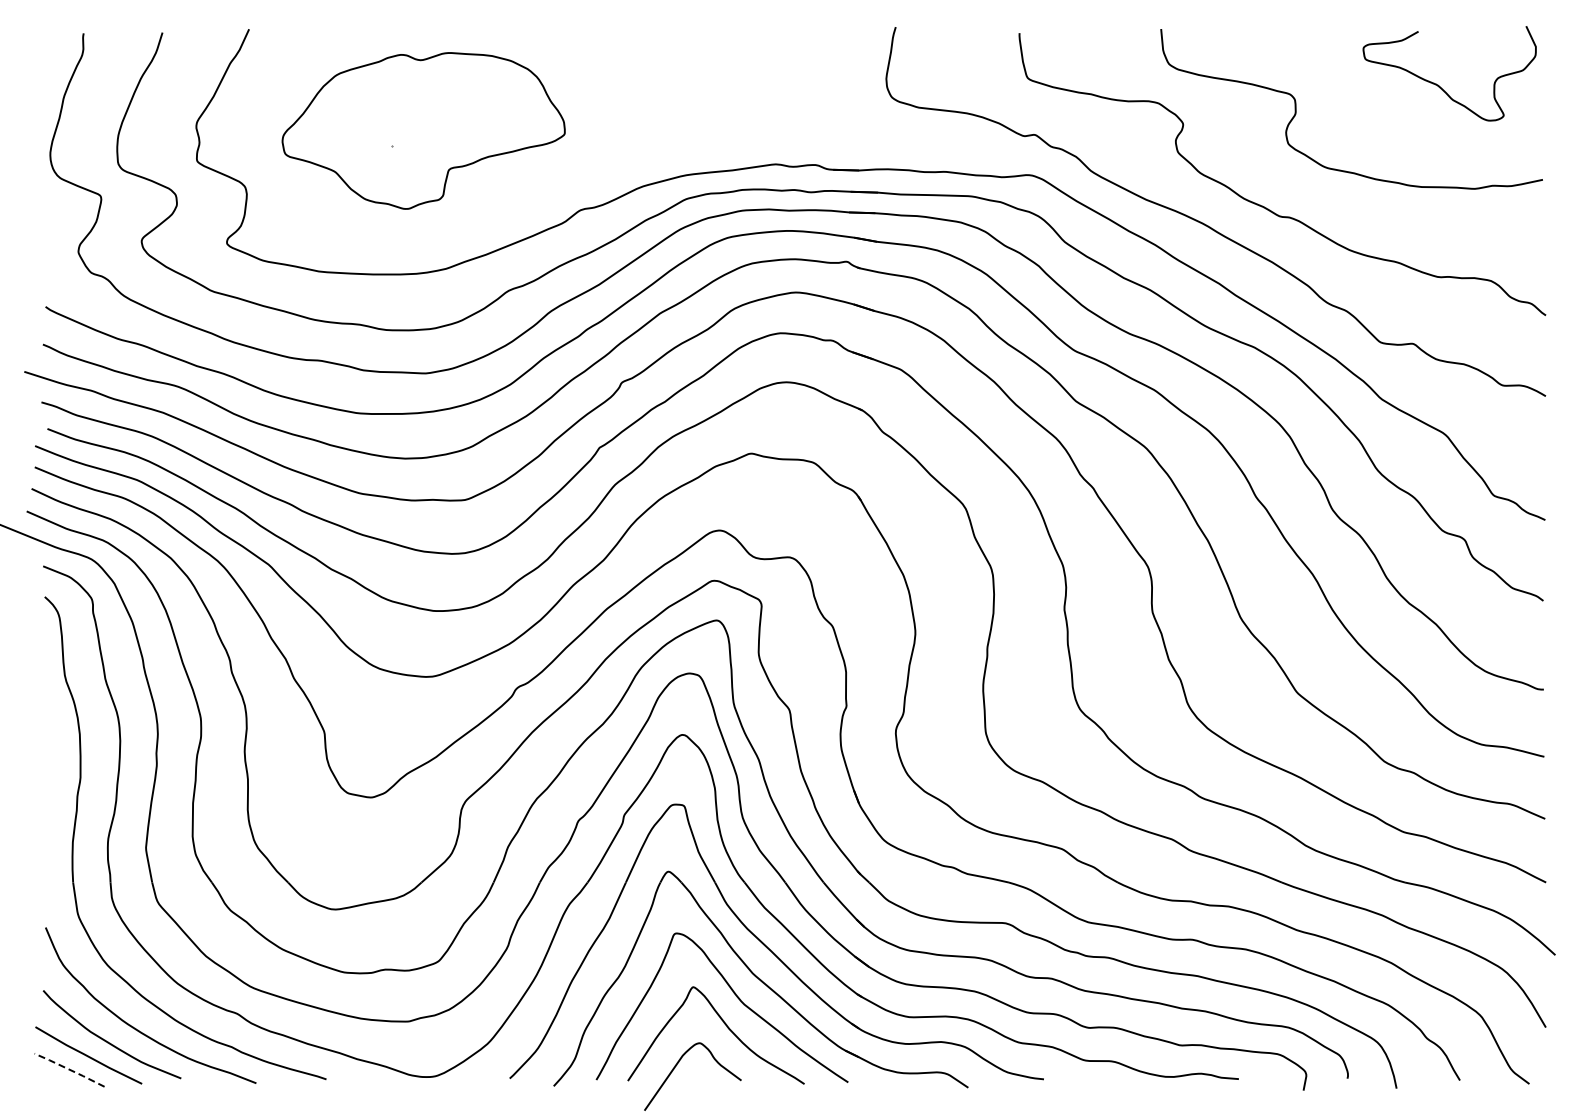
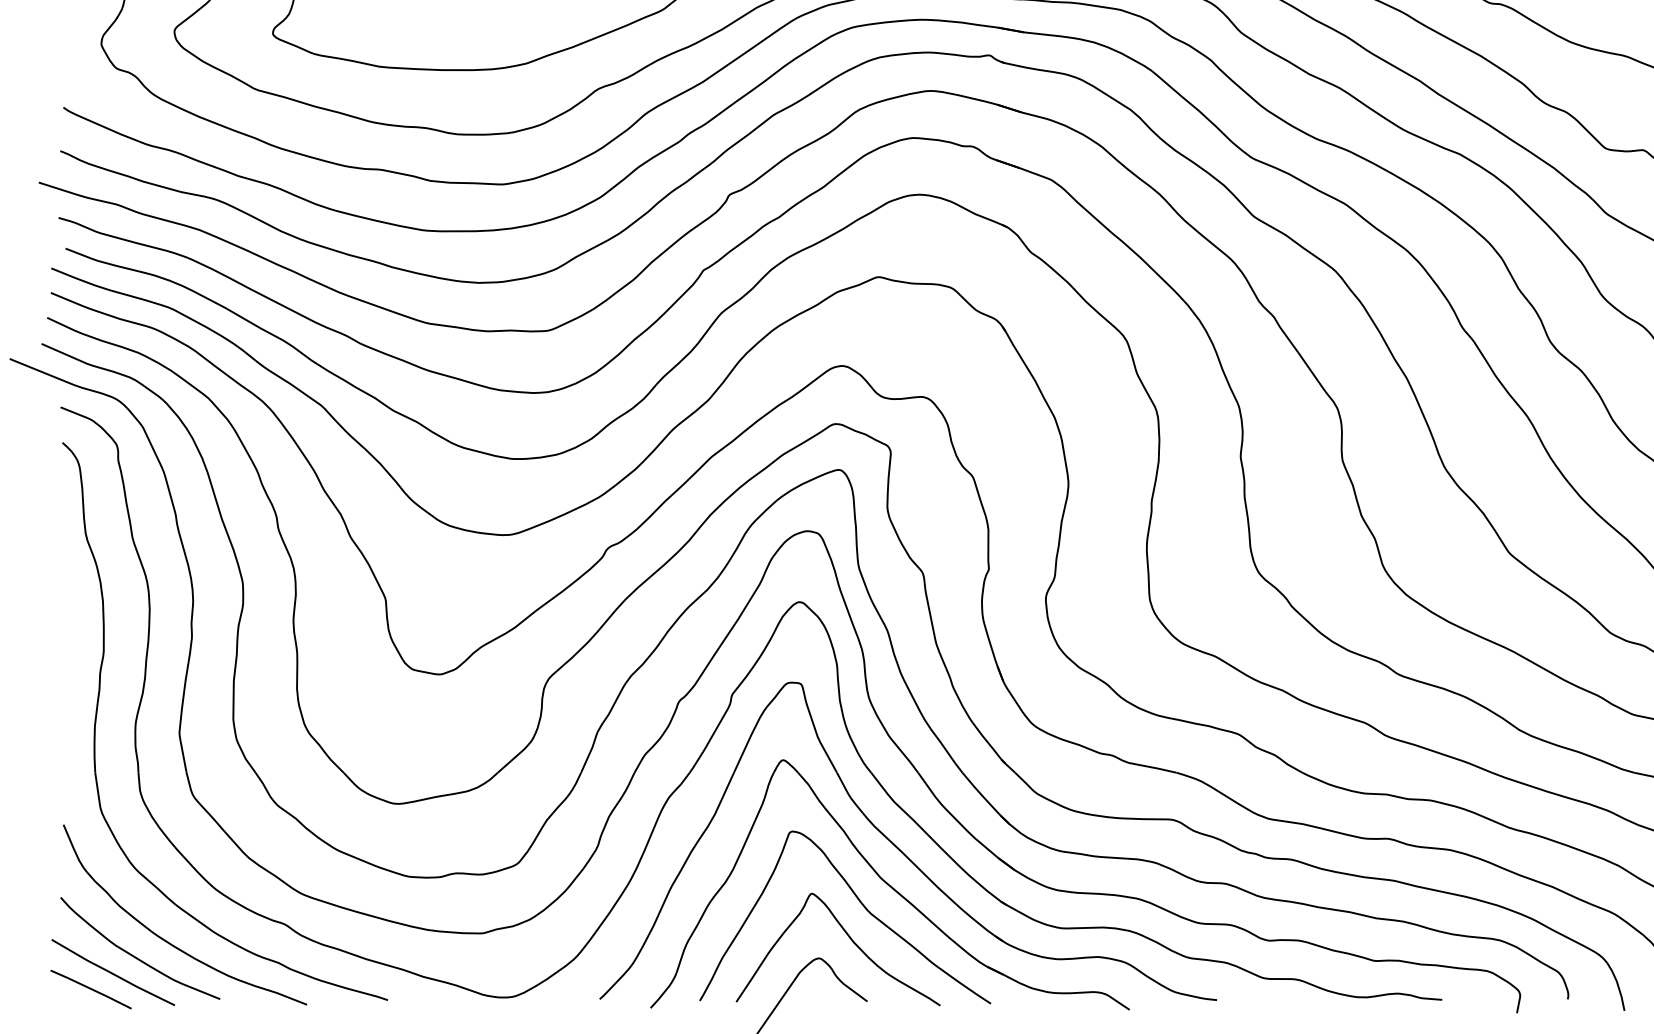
line: (68, 1069) -> (89, 988), dashed -> solid

